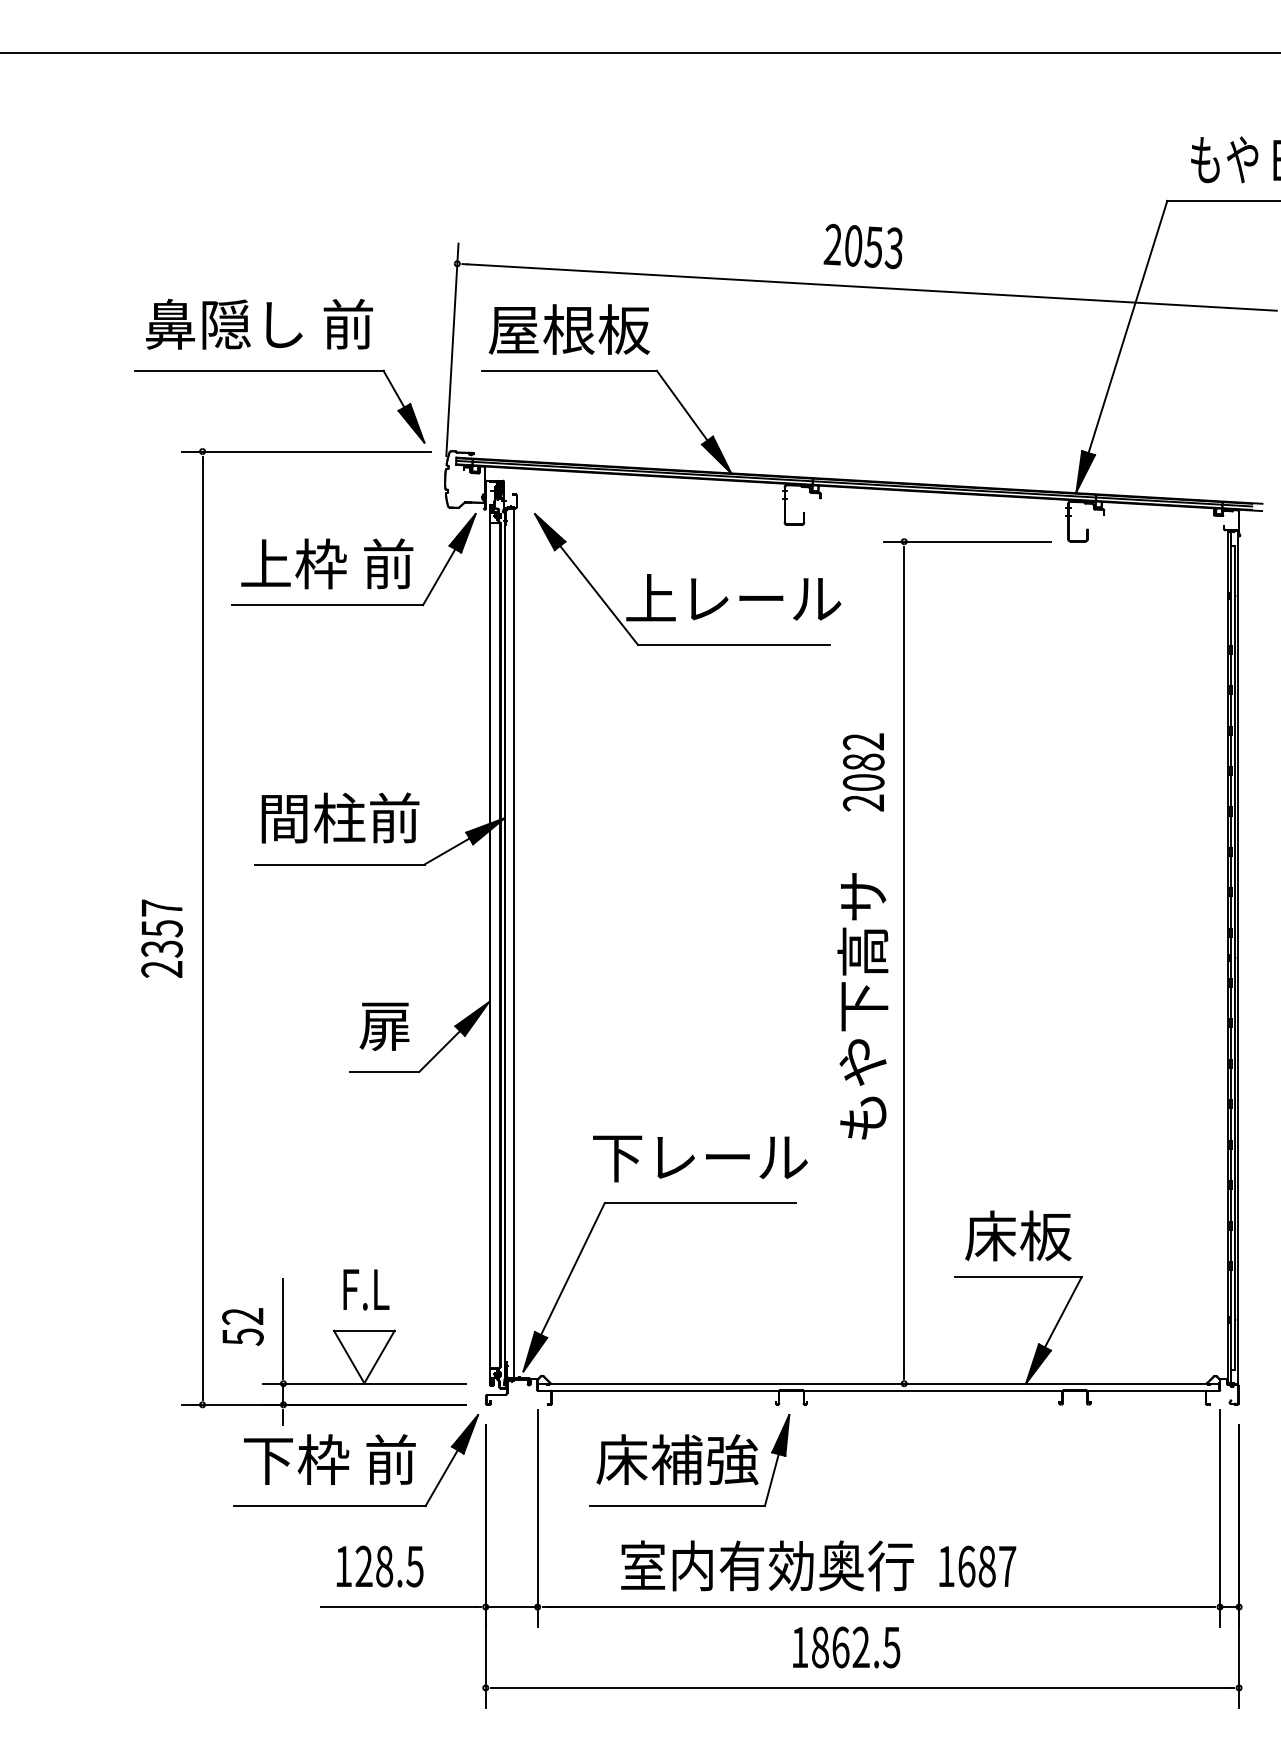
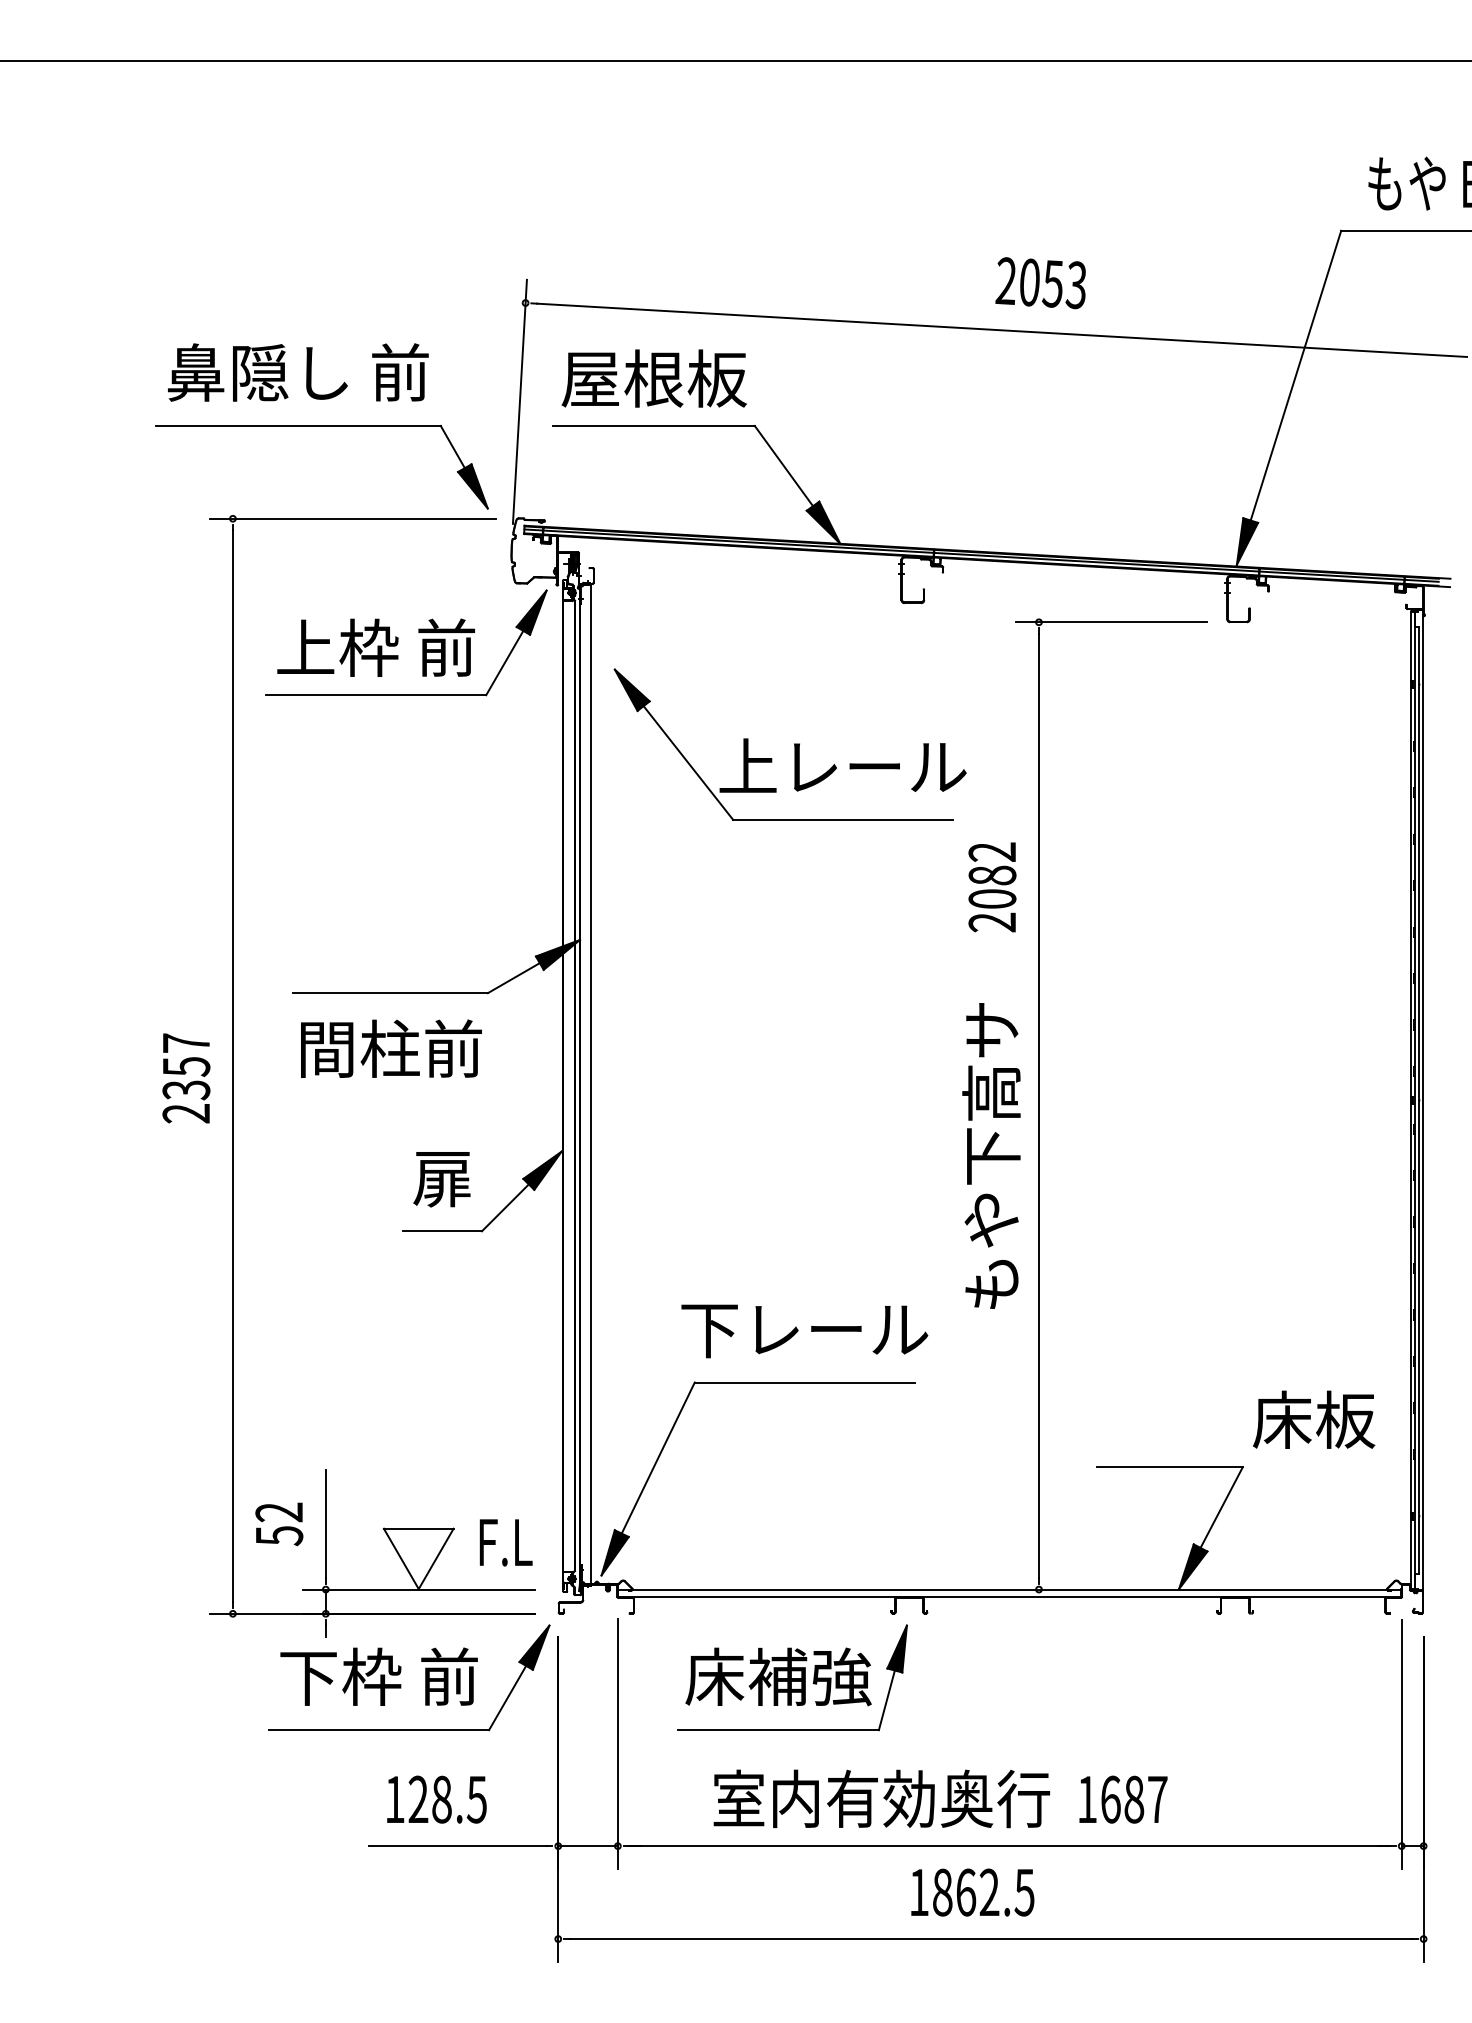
text: (862, 246) -> (1040, 283), moved
part: (687, 579) -> (789, 744), moved
text: (340, 817) -> (391, 1048), moved
text: (1018, 1235) -> (1314, 1419), moved
text: (365, 1289) -> (505, 1542), moved

